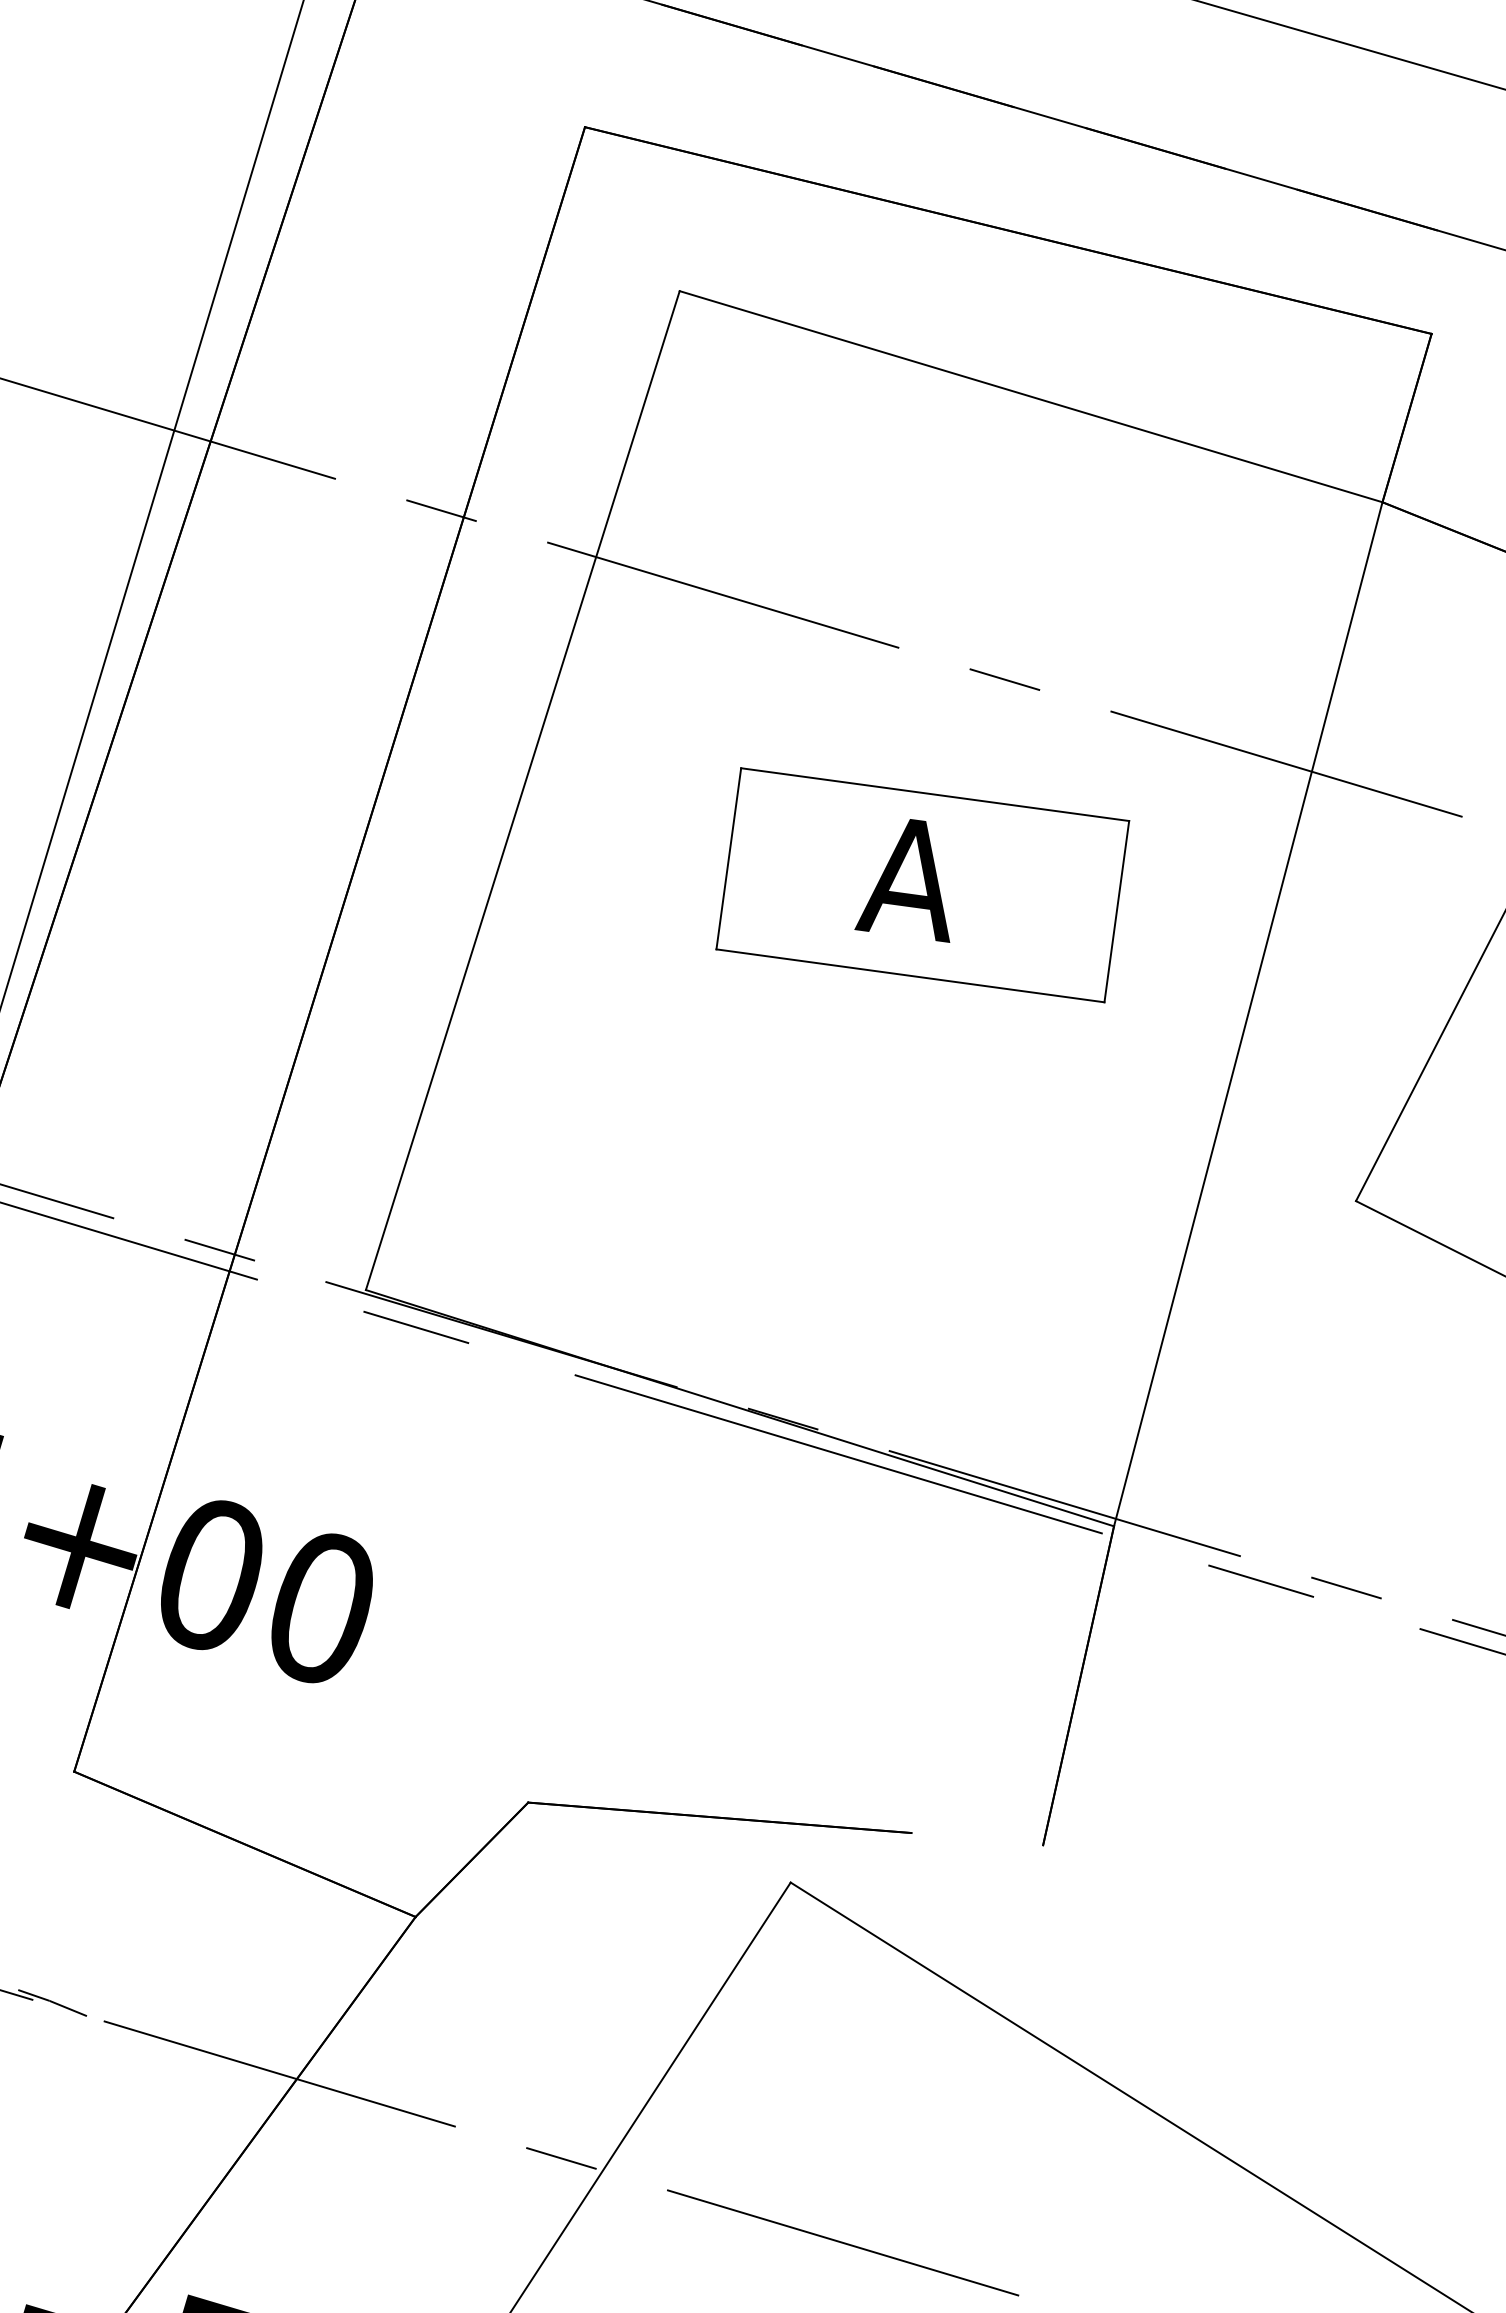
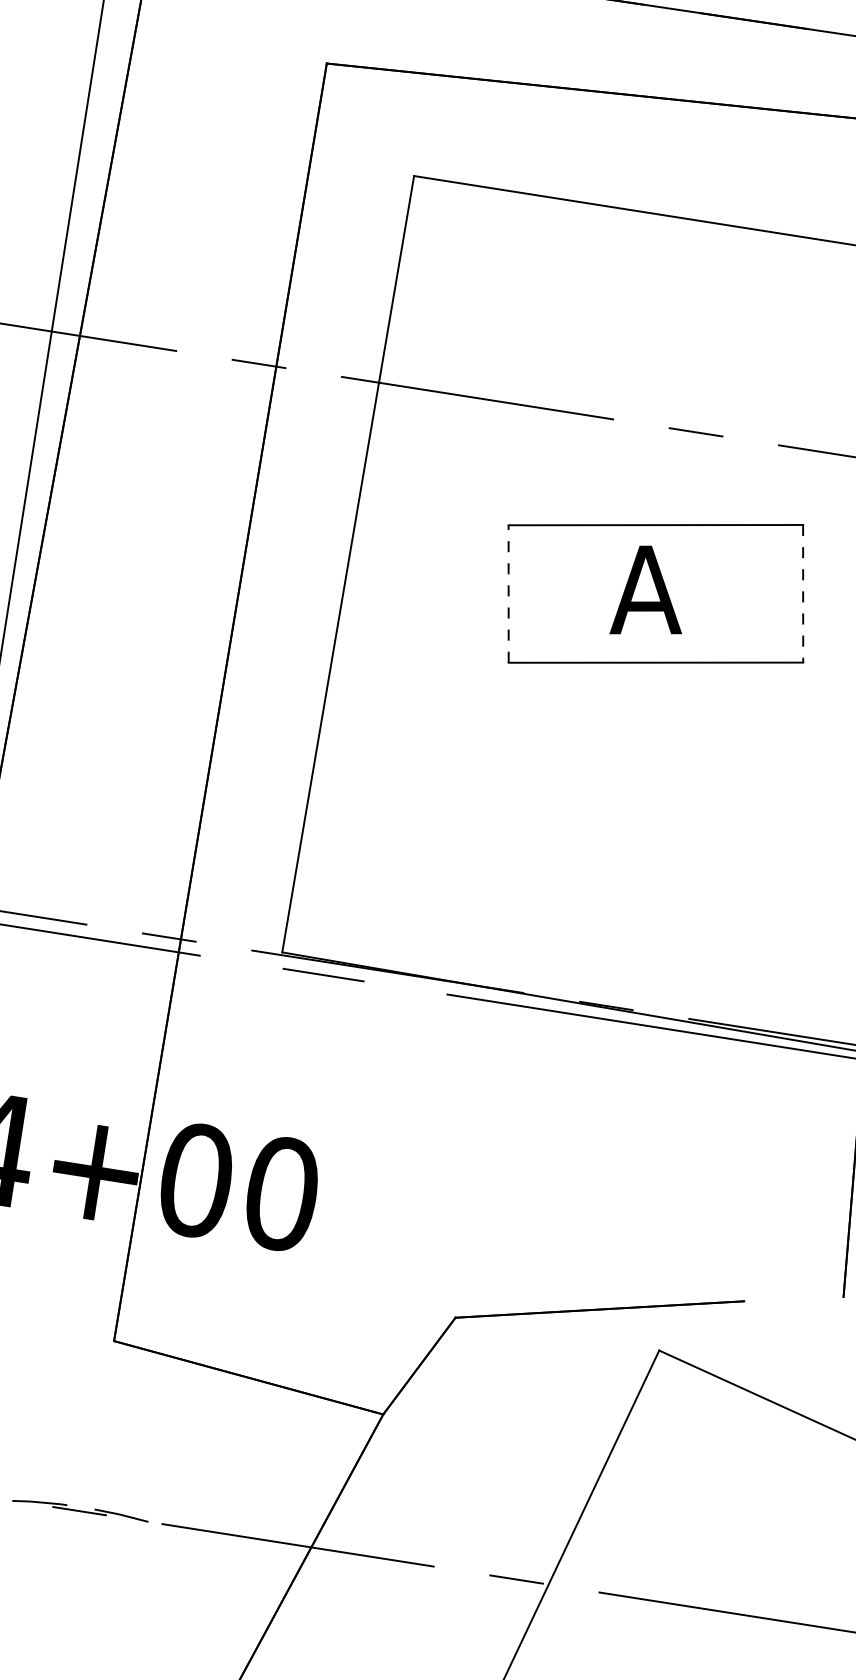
line: (728, 858) -> (508, 593), solid -> dashed
line: (1116, 912) -> (803, 594), solid -> dashed

